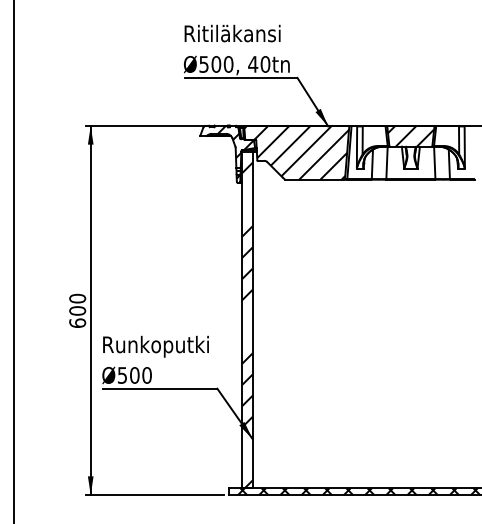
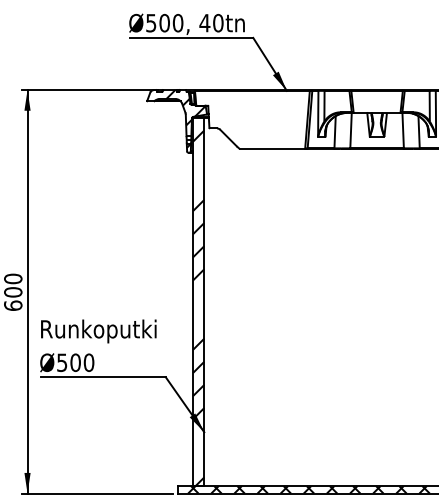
hatch: (411, 136) -> (377, 101), removed
hatch: (296, 152) -> (252, 119), removed

